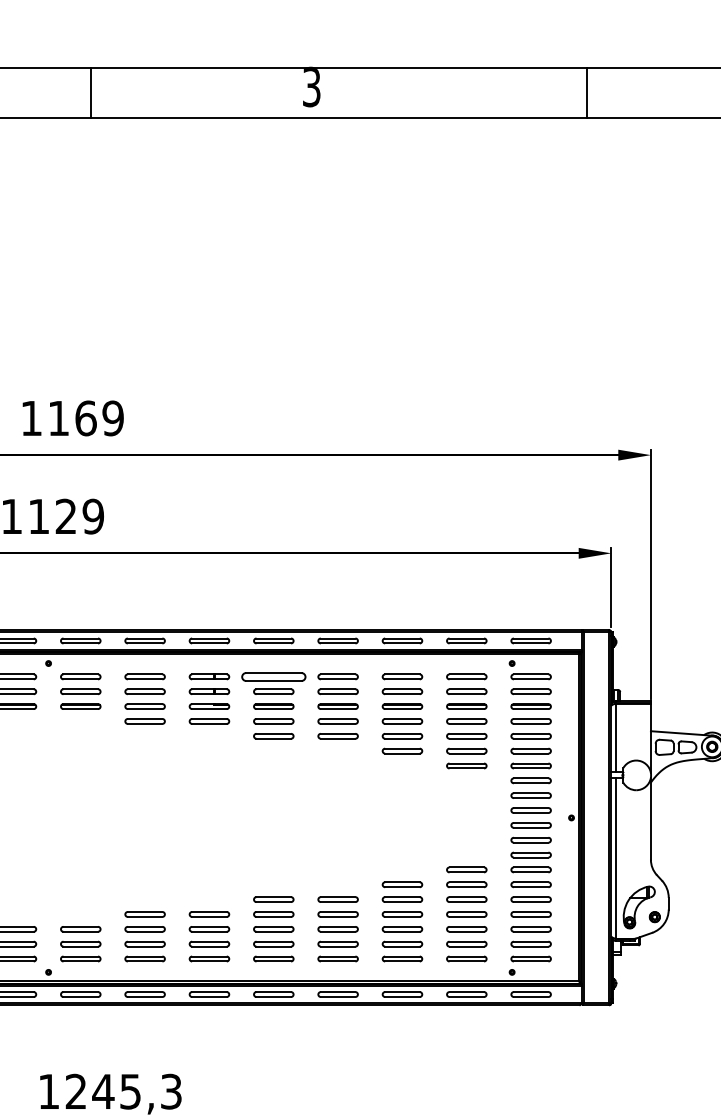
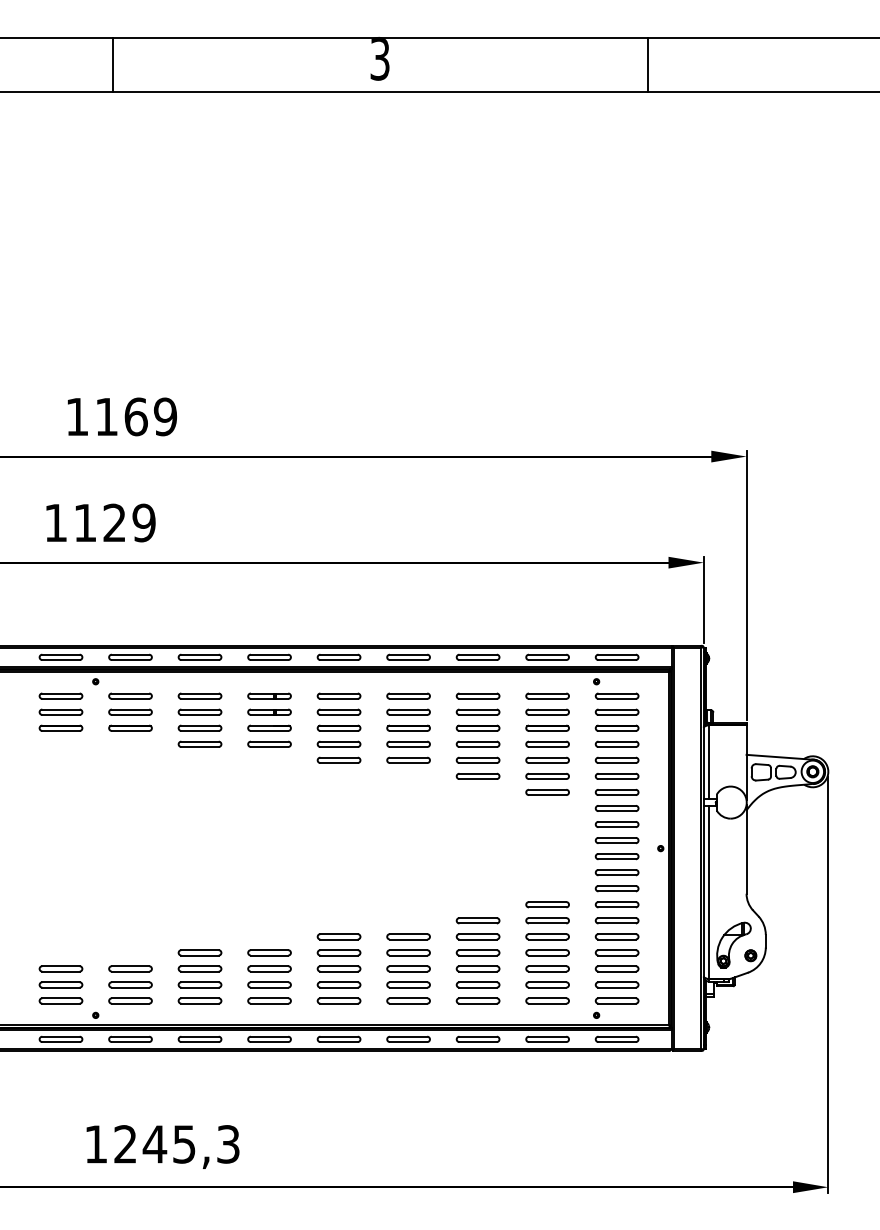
line: (90, 92) -> (113, 64), moved
line: (587, 92) -> (647, 64), moved
part: (273, 676) -> (338, 695), size x0.62

